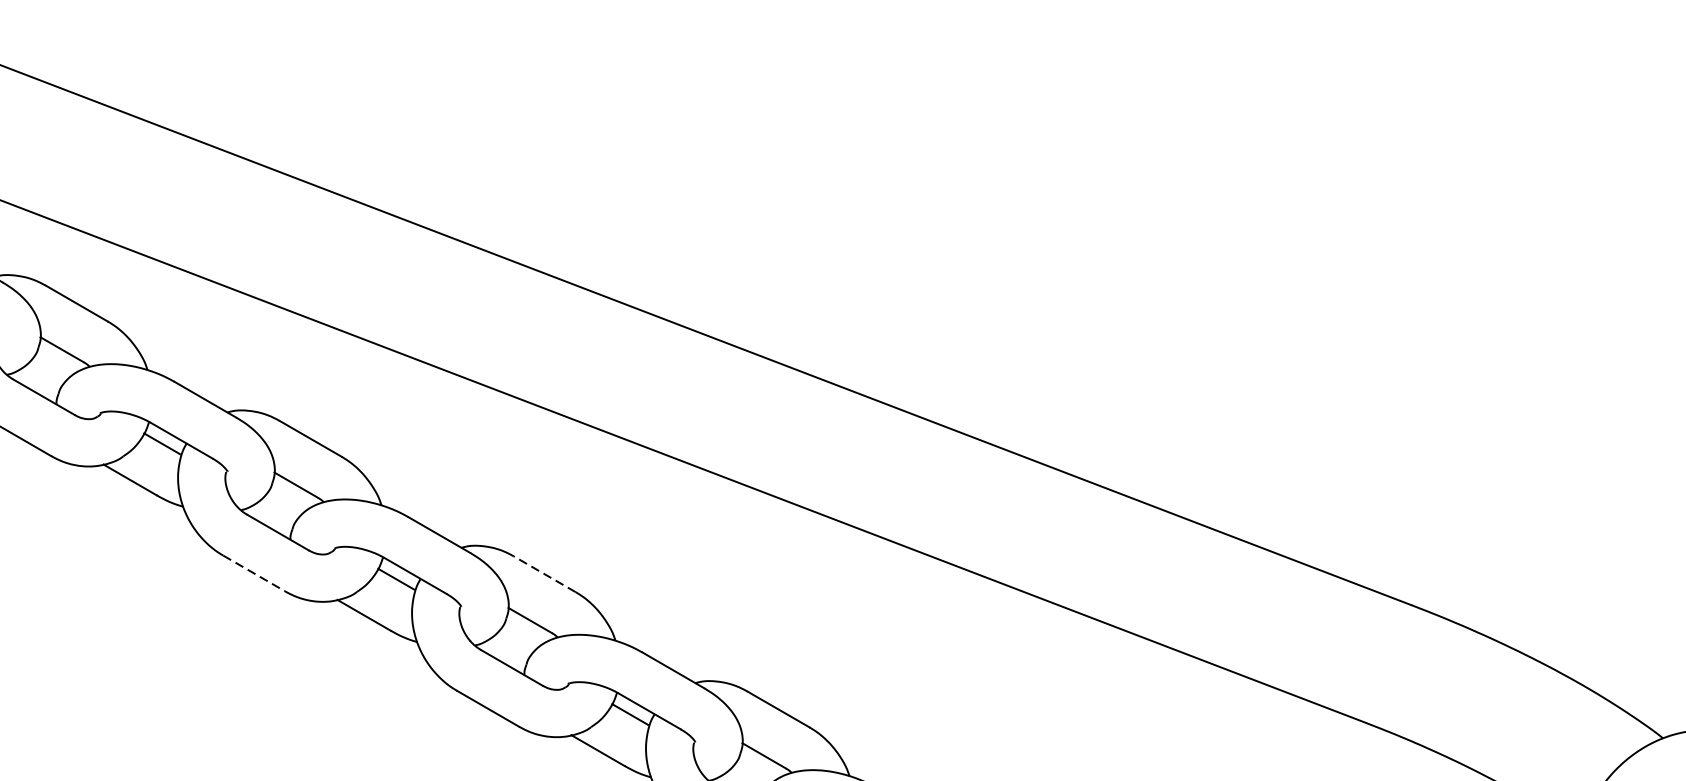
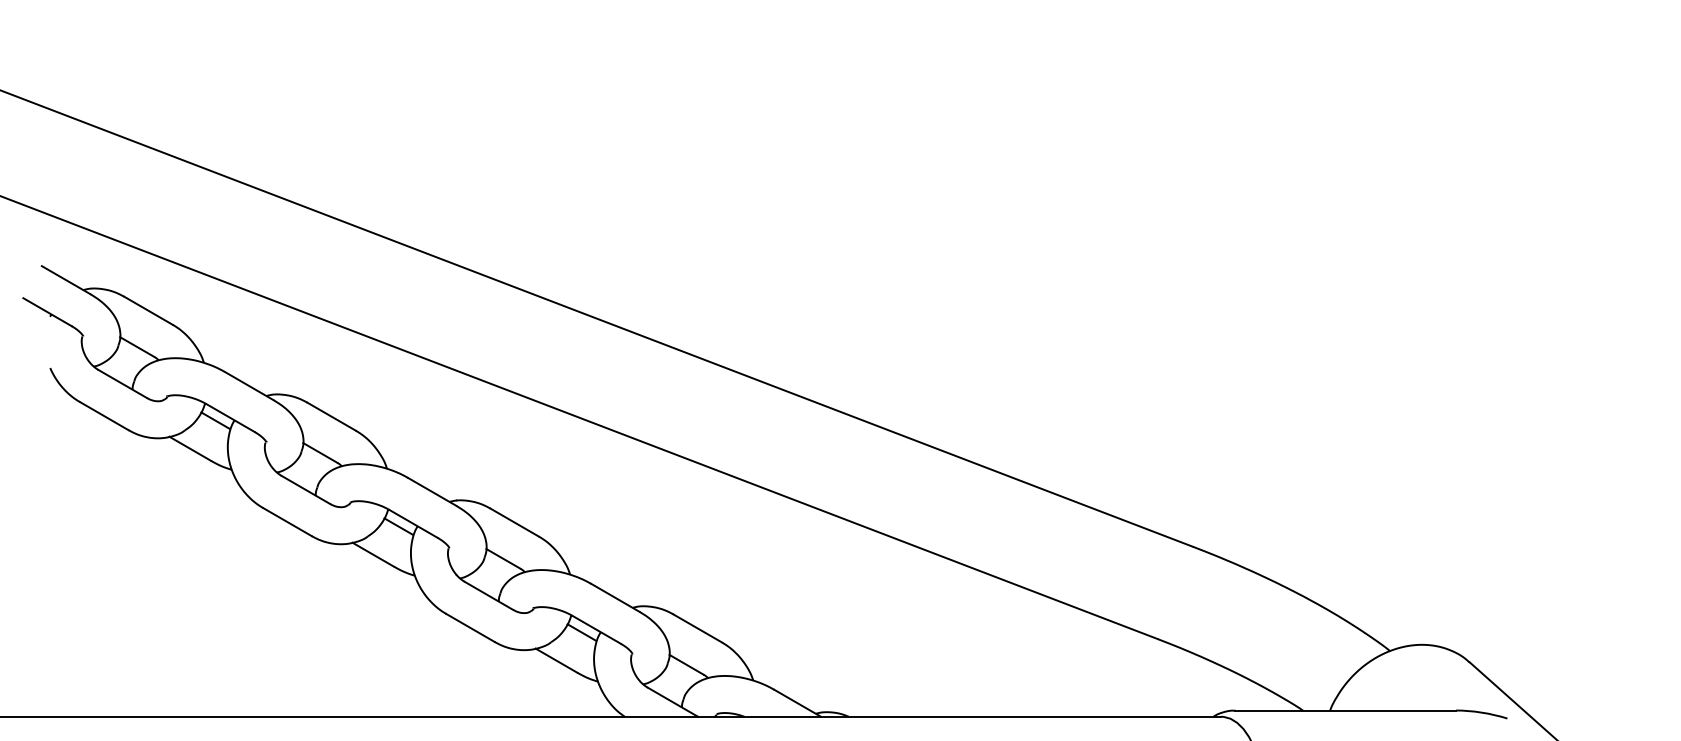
line: (254, 574) -> (287, 522), dashed -> solid
line: (544, 574) -> (514, 522), dashed -> solid

